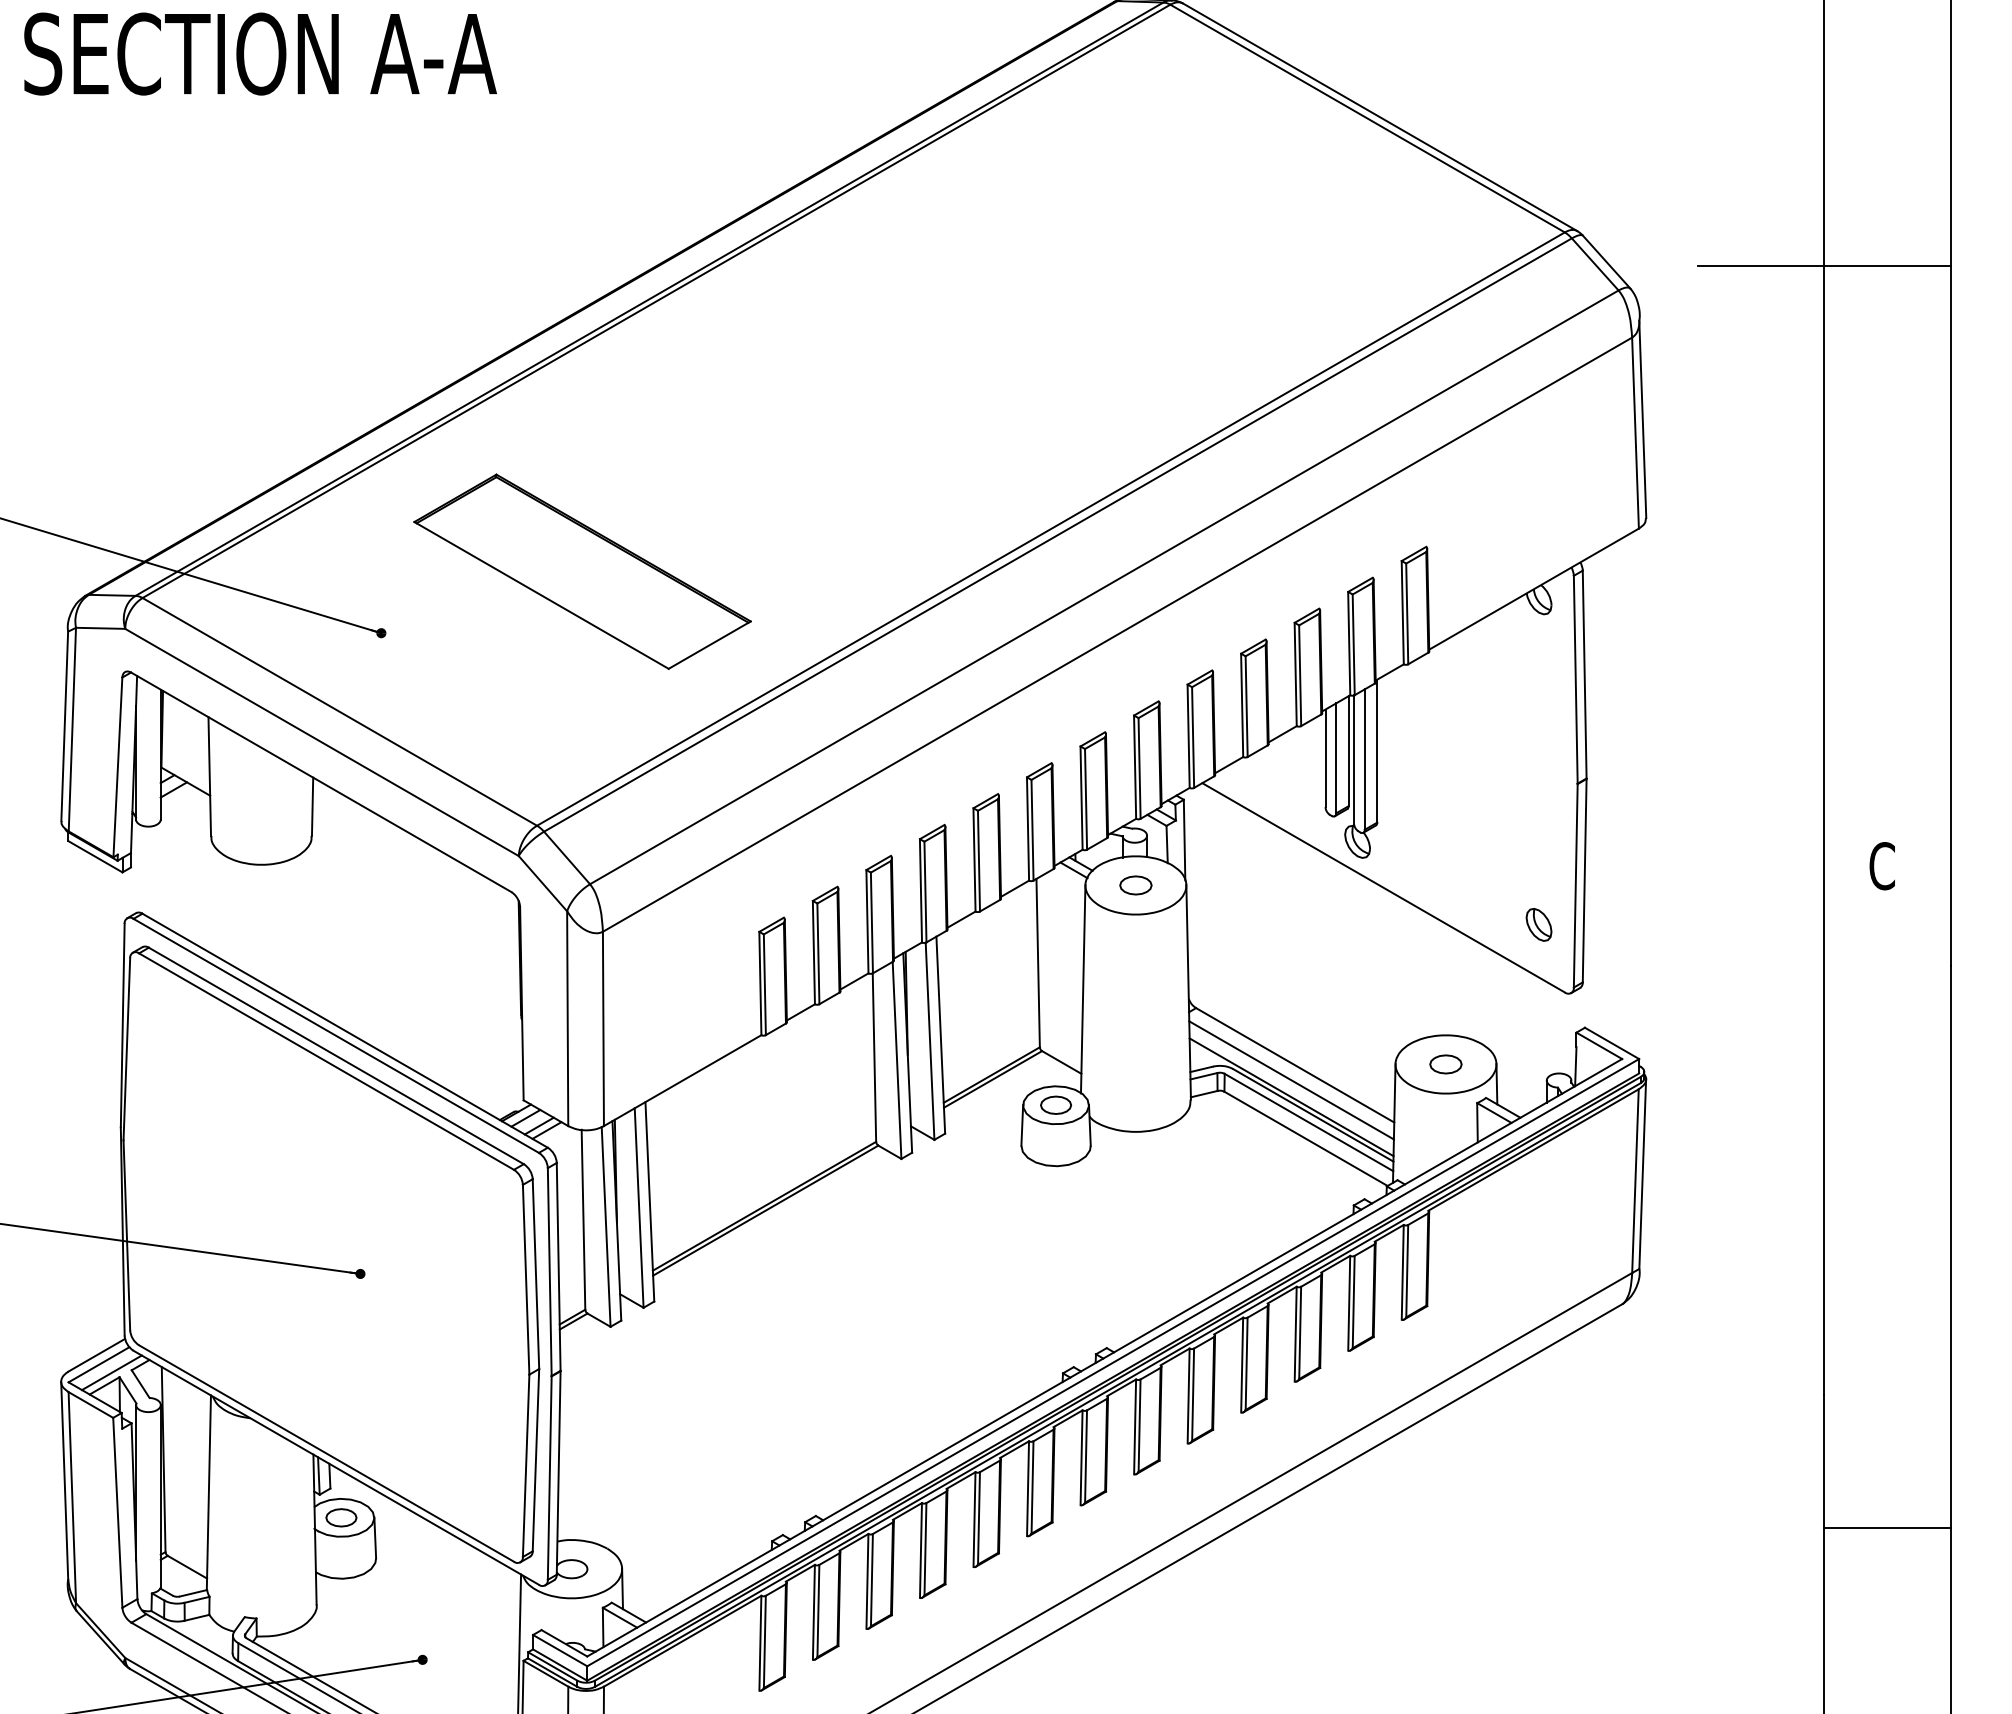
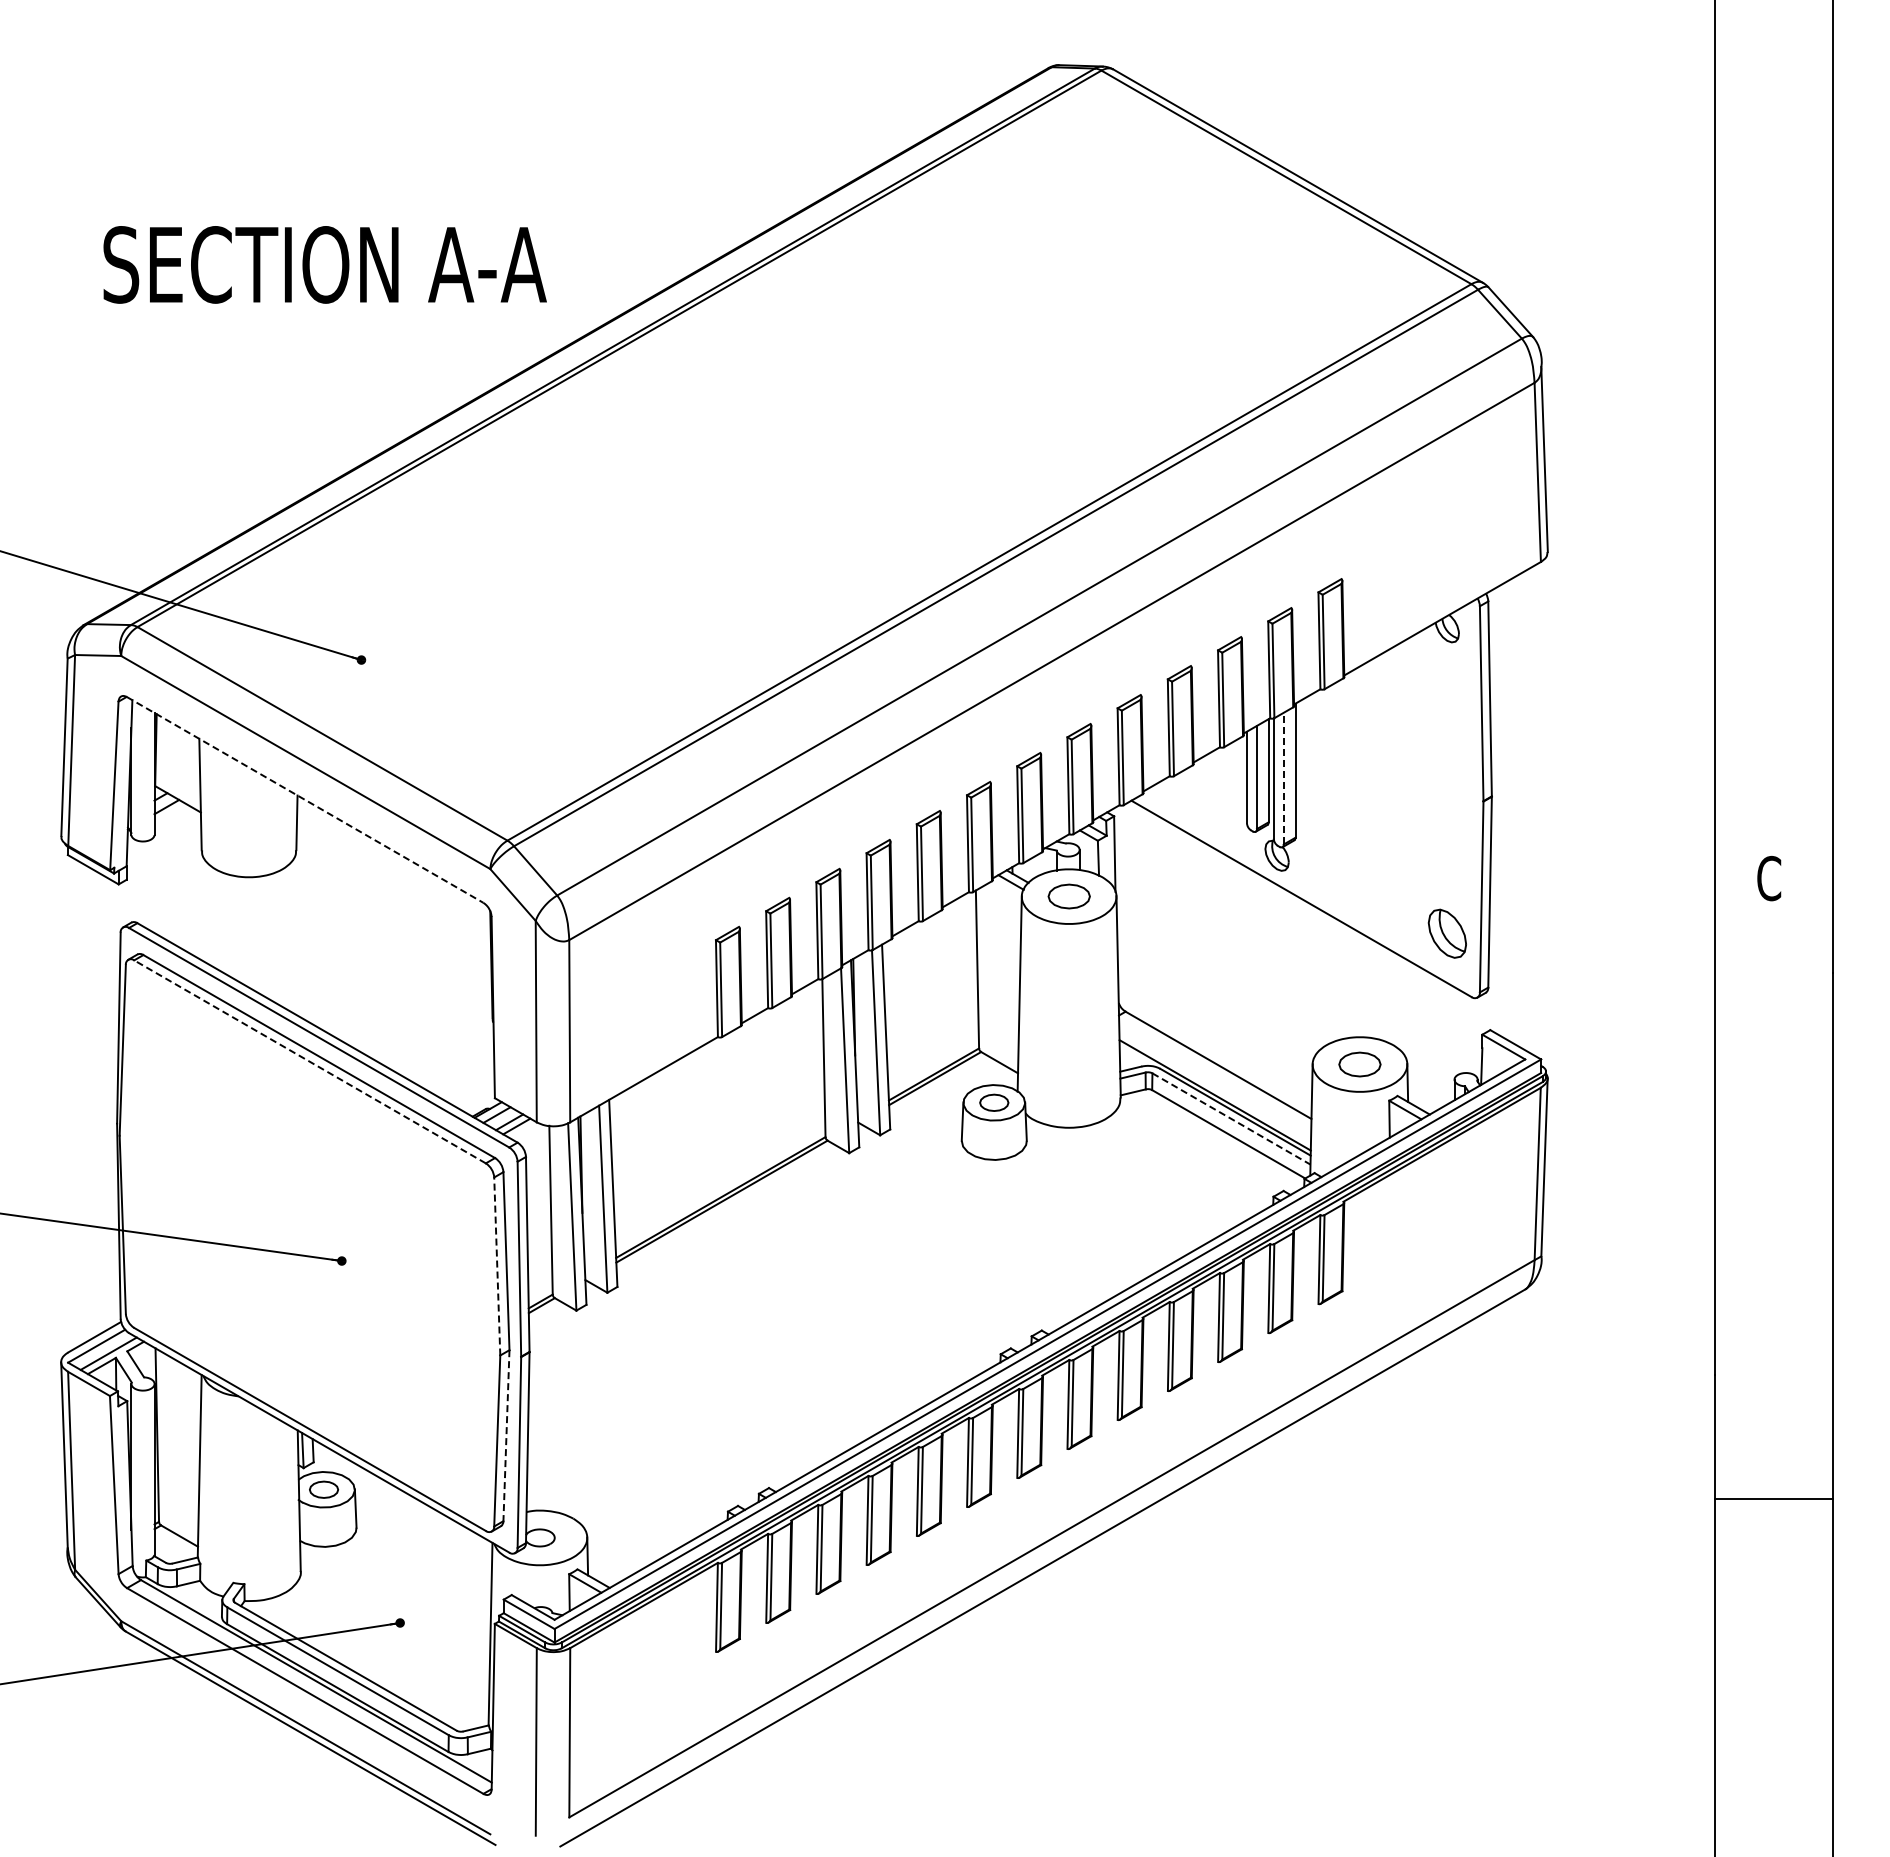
text: (259, 53) -> (324, 264), moved
line: (1823, 265) -> (1714, 315), removed
part: (581, 571) -> (549, 602), removed
line: (1364, 759) -> (1283, 778), solid -> dashed
line: (321, 781) -> (305, 799), solid -> dashed
part: (1135, 885) -> (1068, 896), size x1.4
part: (1538, 924) -> (1446, 933), size x1.6
line: (325, 1061) -> (309, 1061), solid -> dashed
part: (1445, 1064) -> (1359, 1064), size x1.4
line: (1291, 1080) -> (1215, 1079), removed
line: (1308, 1123) -> (1231, 1119), solid -> dashed
line: (526, 1278) -> (497, 1265), solid -> dashed
line: (535, 1459) -> (506, 1435), solid -> dashed

